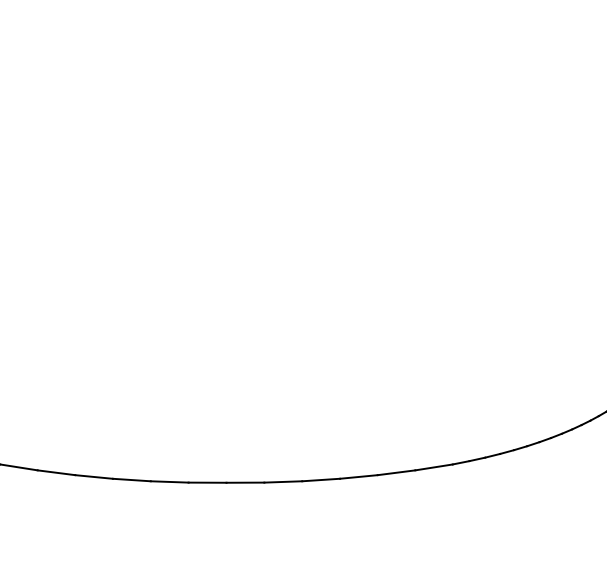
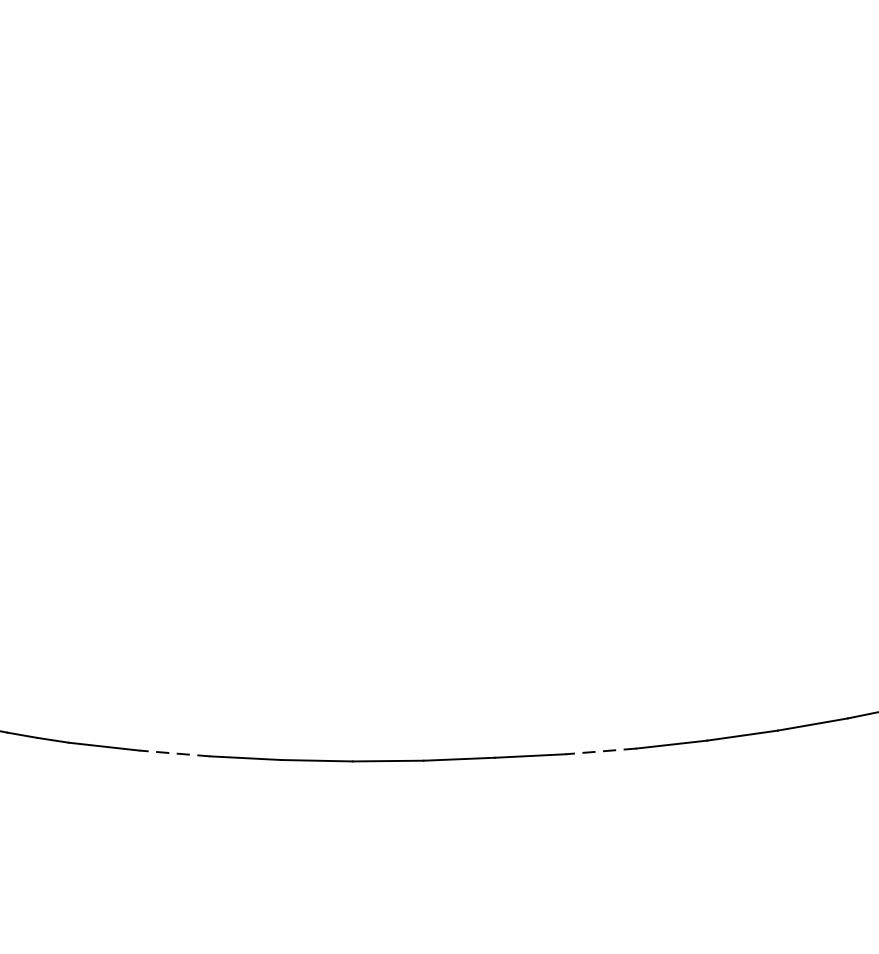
line: (56, 472) -> (175, 752), solid -> dashed
line: (283, 481) -> (601, 750), solid -> dashed

